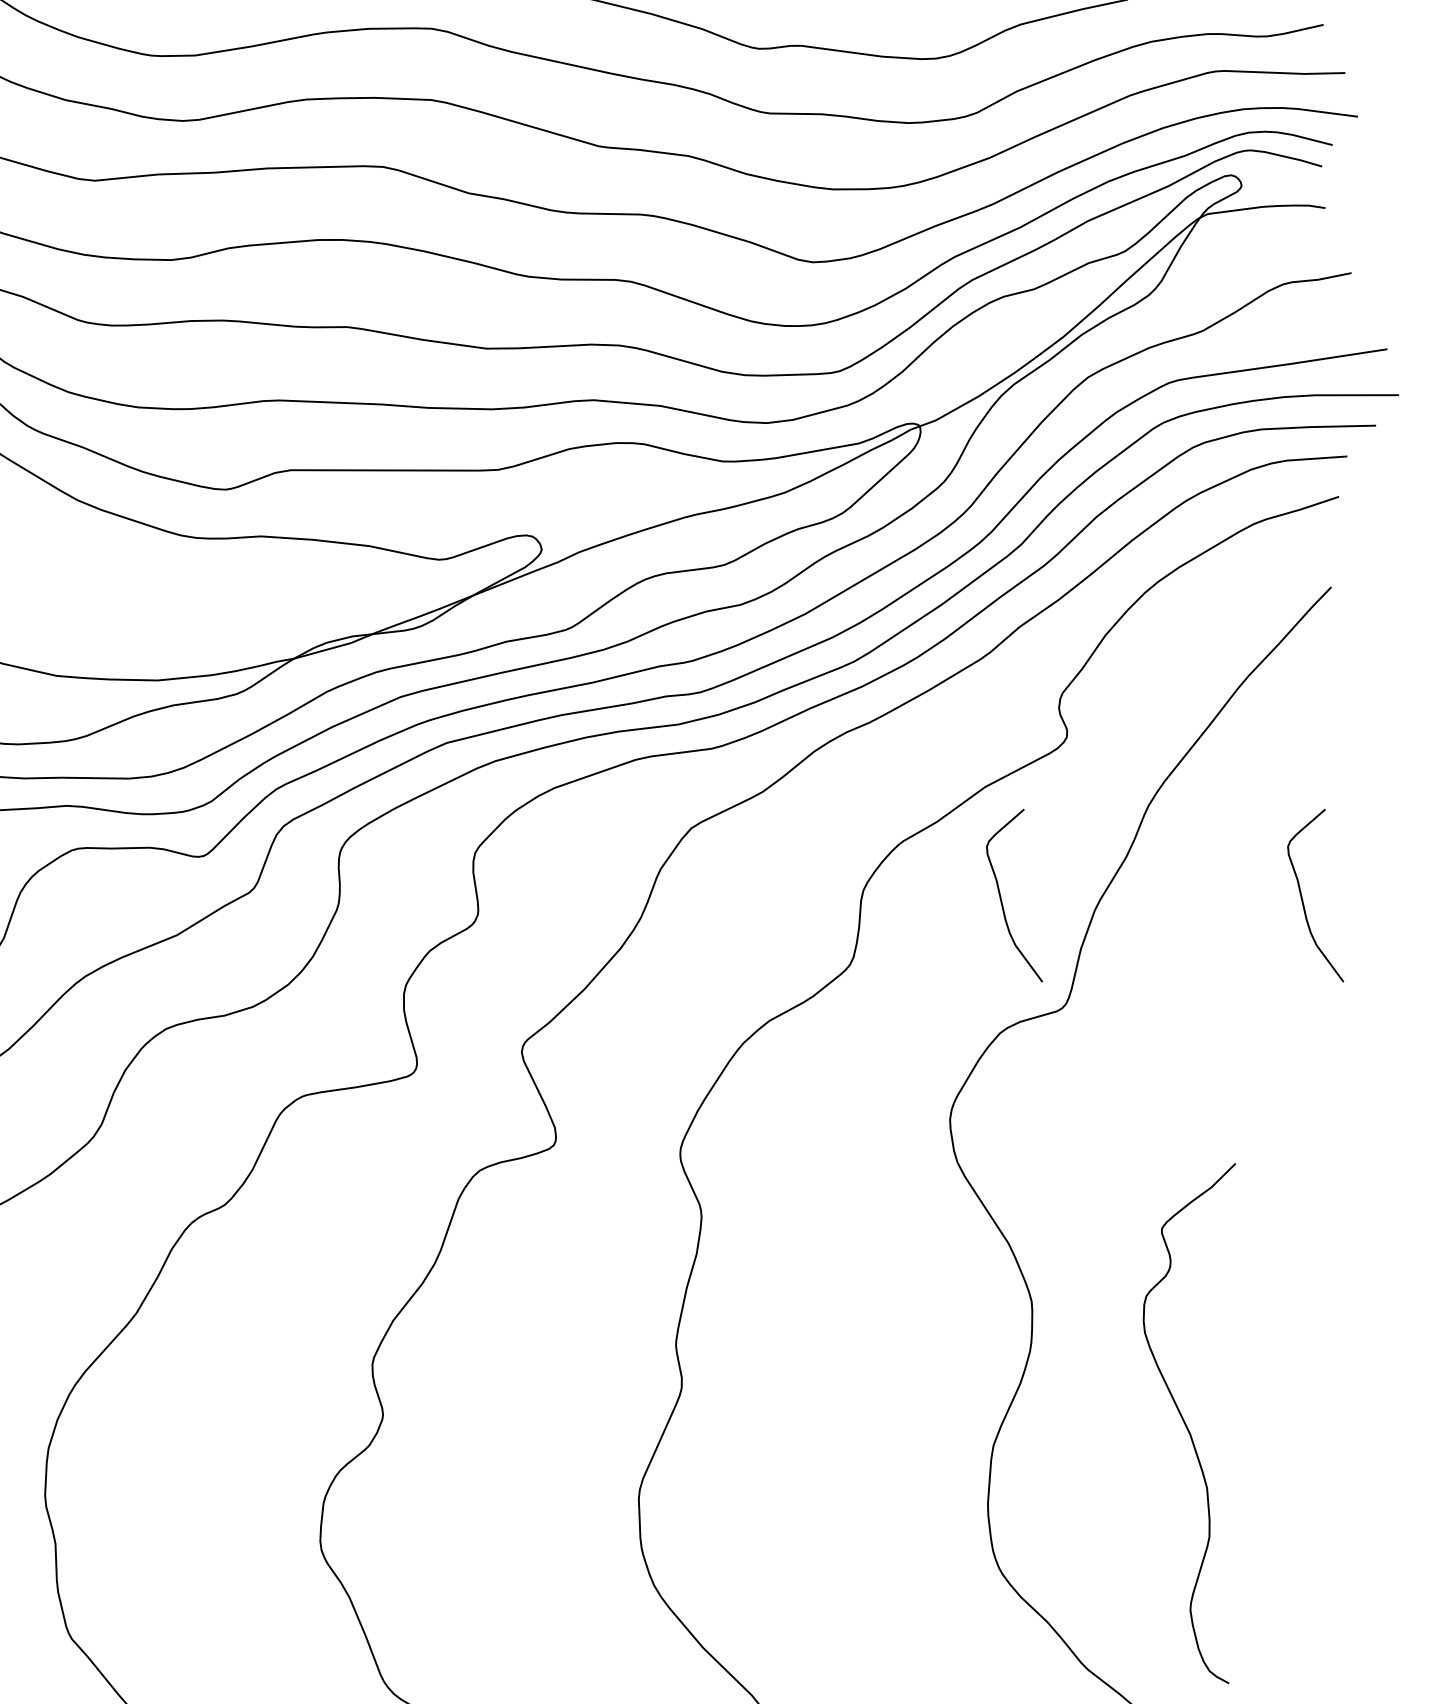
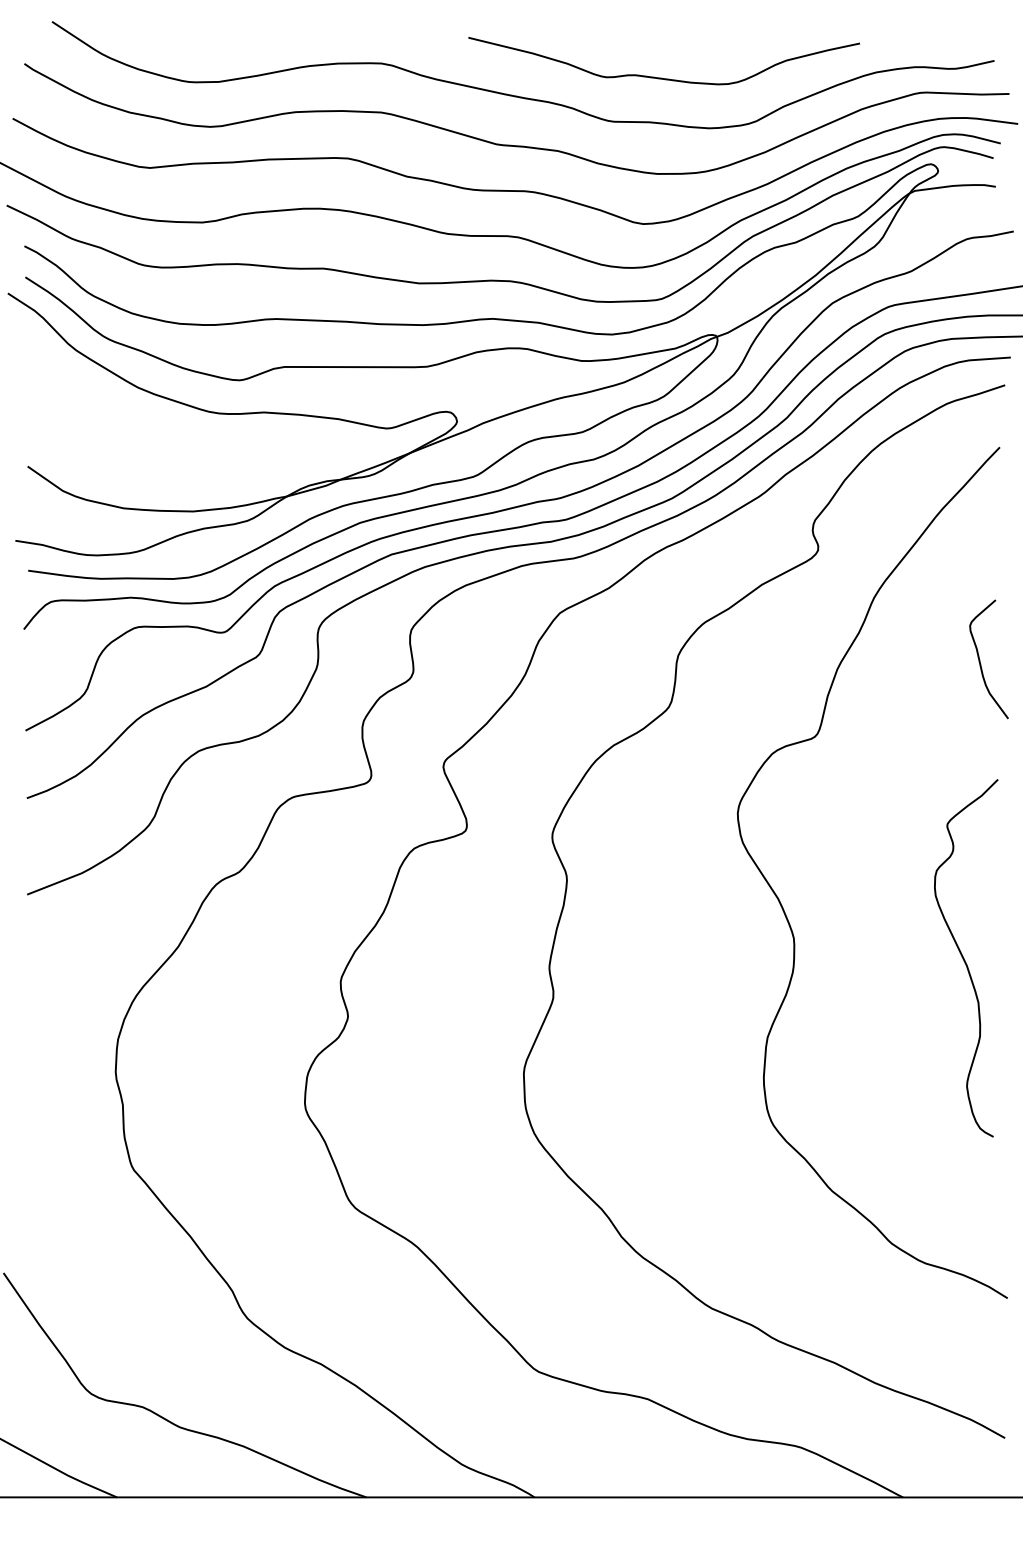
curve: (1002, 895) -> (773, 659), removed
curve: (1186, 1423) -> (964, 958), moved

